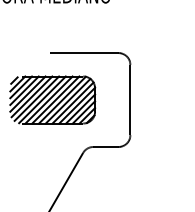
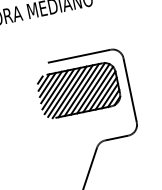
part: (52, 99) -> (78, 90), moved

